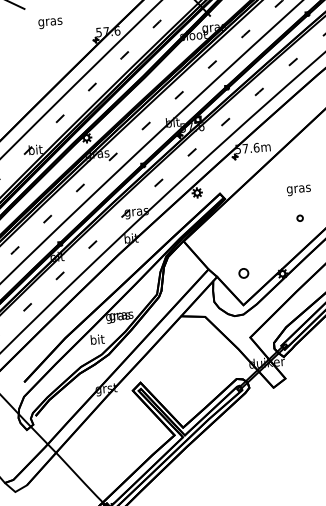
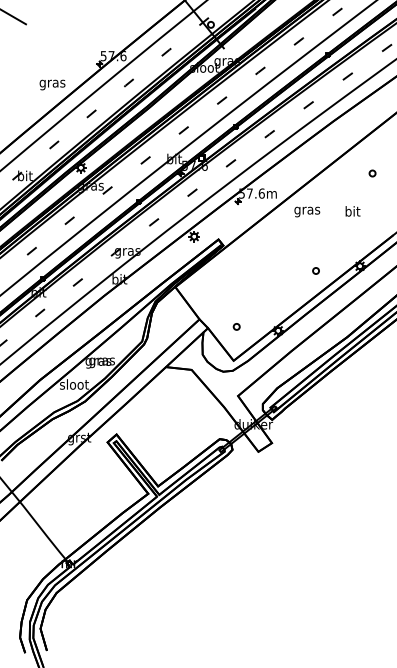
text: (50, 22) -> (52, 84), moved
text: (299, 189) -> (307, 211), moved
part: (299, 217) -> (315, 270), moved
part: (243, 273) -> (236, 326), size x0.62
text: (97, 339) -> (74, 384), bit -> sloot

